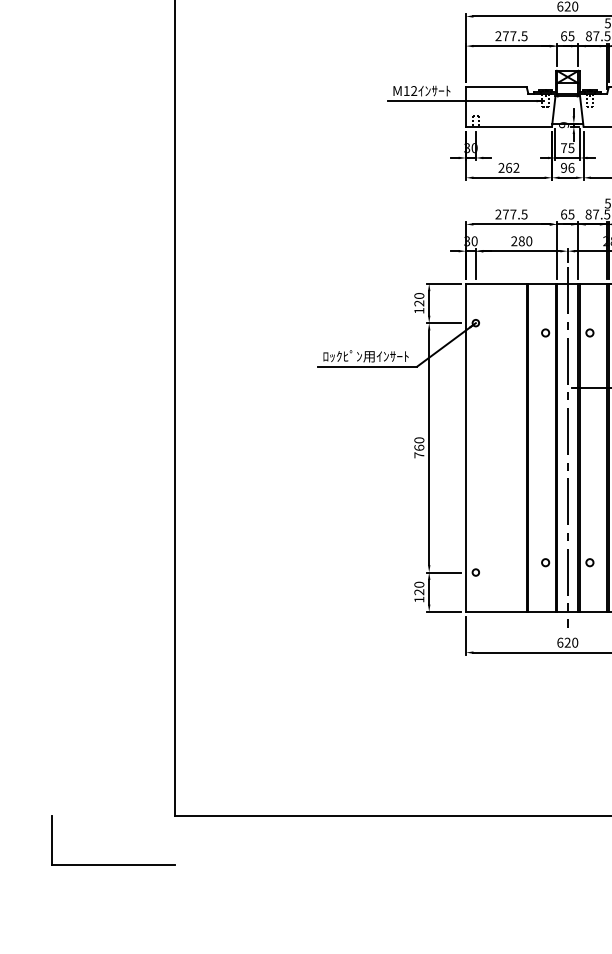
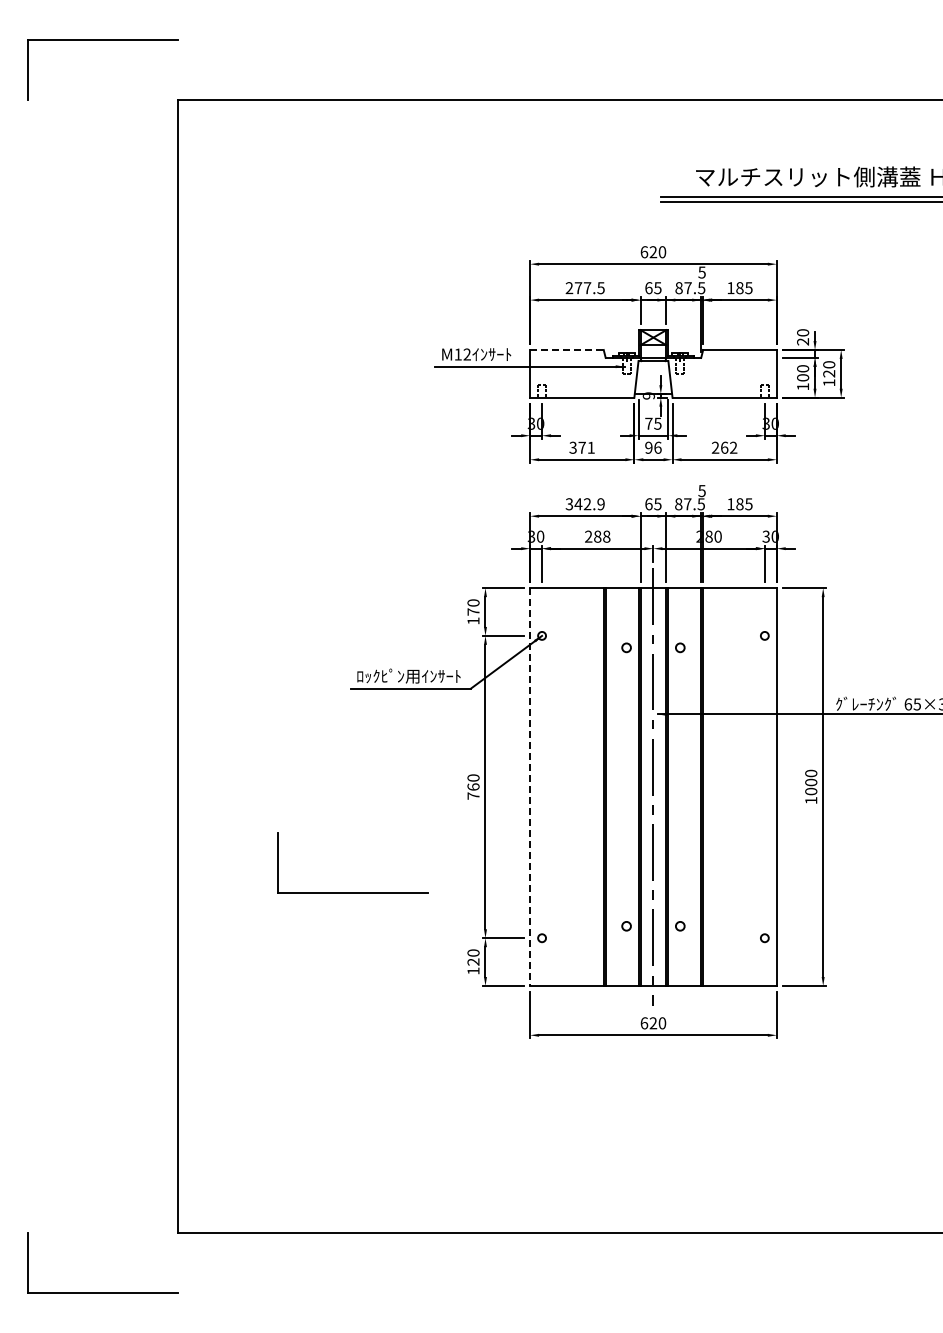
line: (496, 87) -> (566, 350), solid -> dashed
text: (508, 167) -> (581, 447), 262 -> 371
text: (510, 214) -> (584, 504), 277.5 -> 342.9
text: (529, 241) -> (606, 536), 280 -> 288
text: (419, 302) -> (473, 611), 120 -> 170
line: (466, 448) -> (530, 787), solid -> dashed
part: (319, 534) -> (352, 892), added

